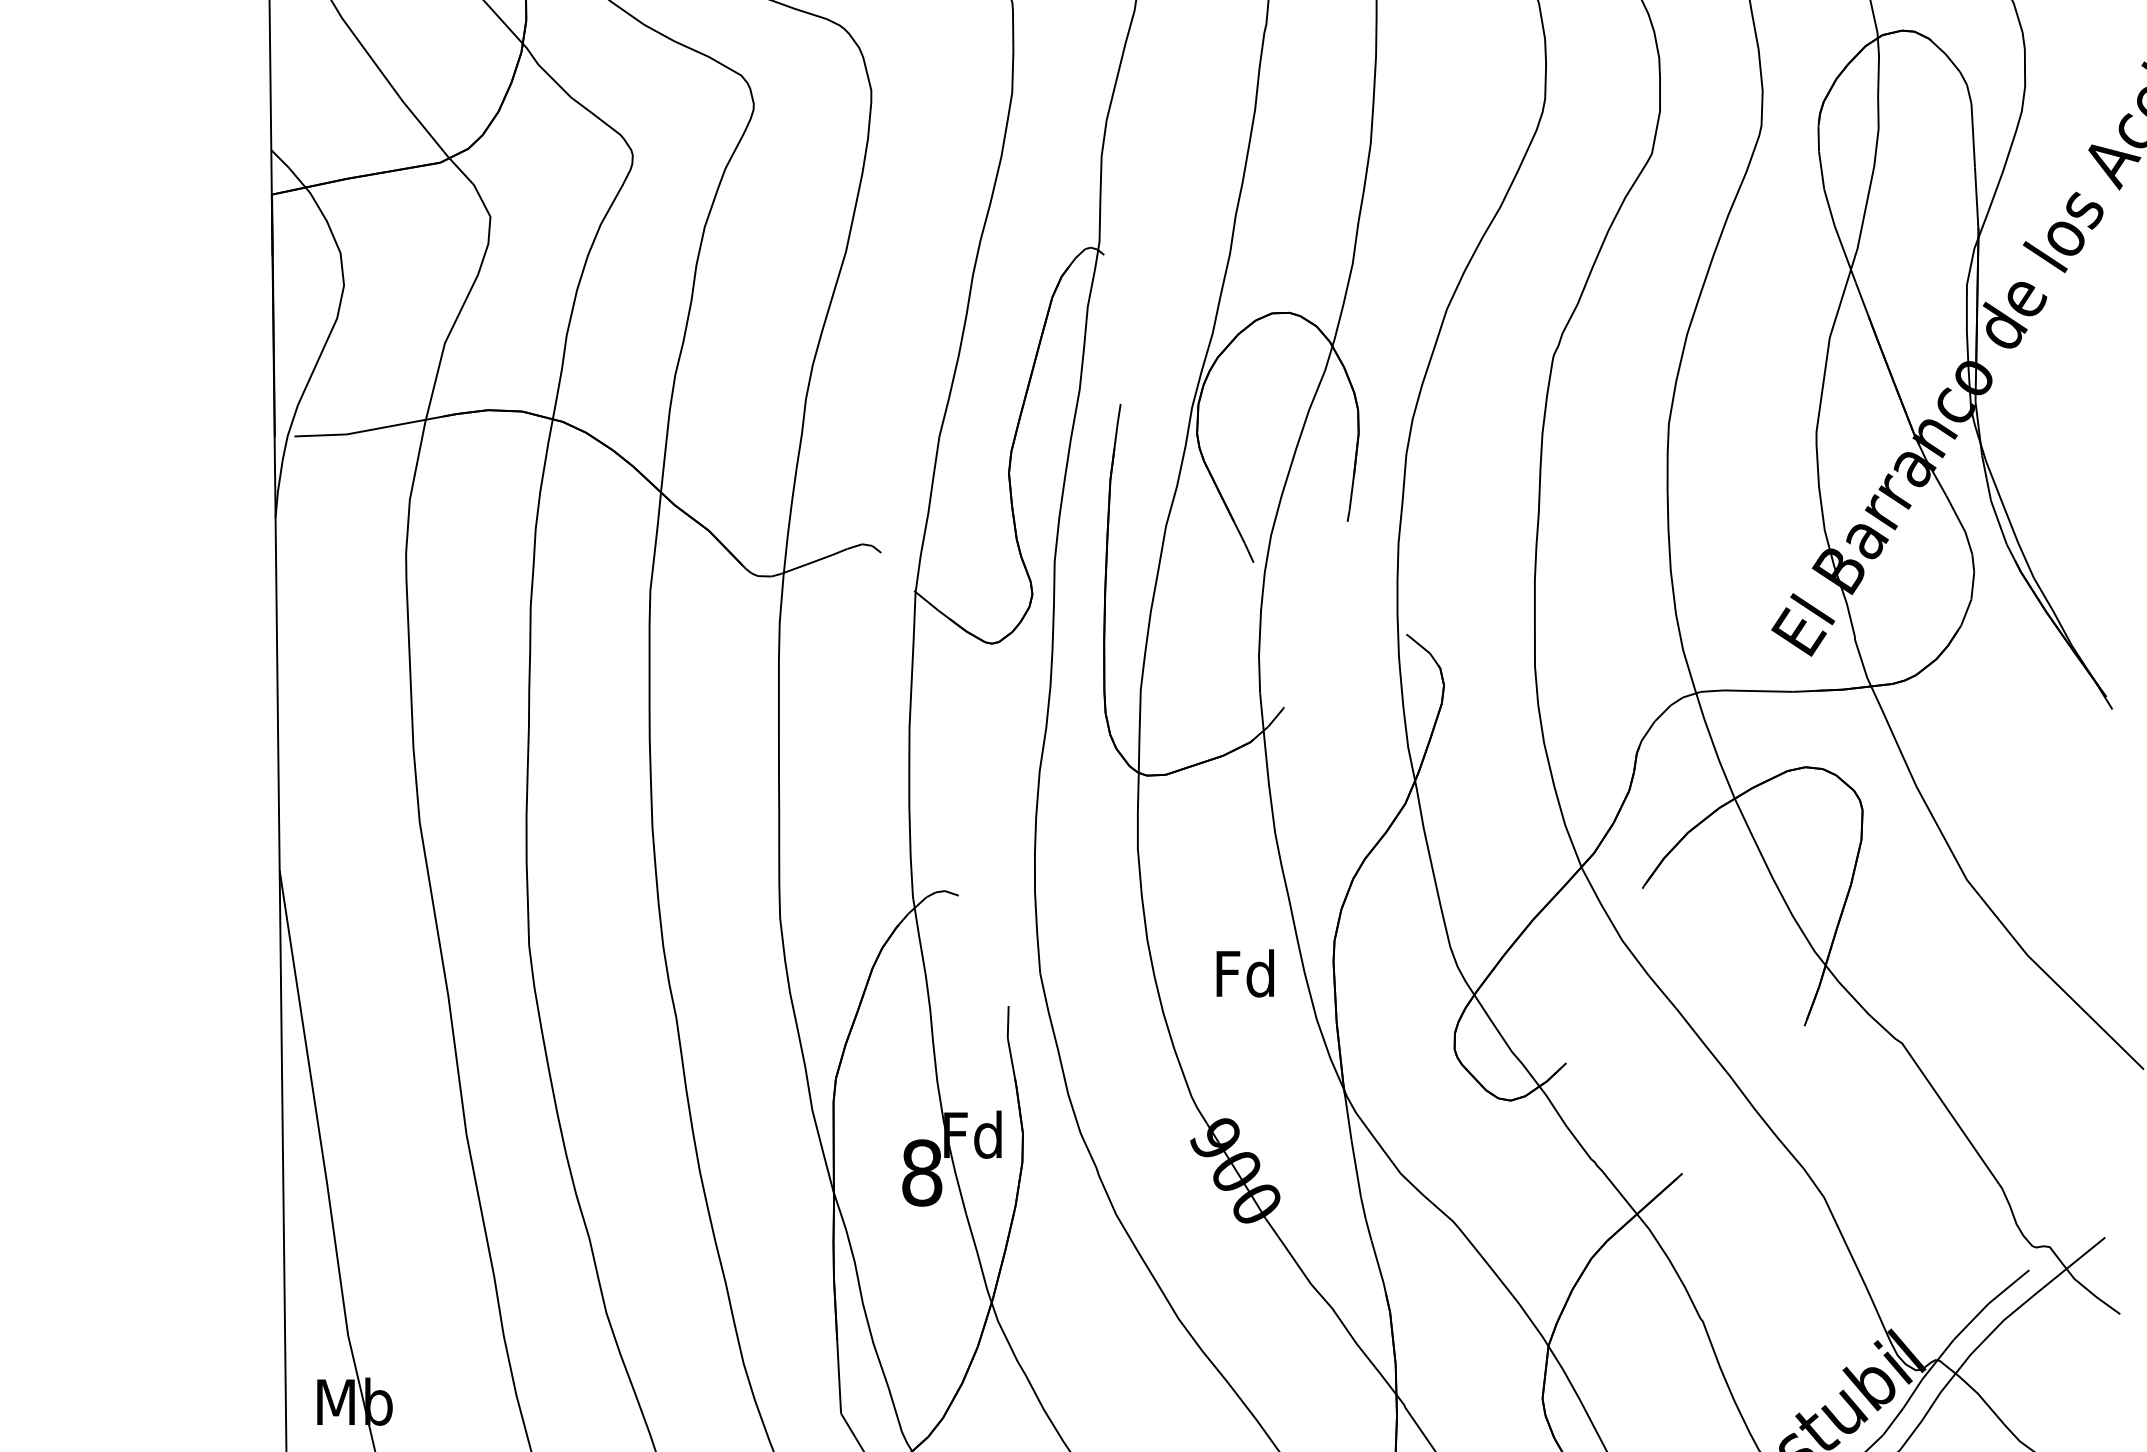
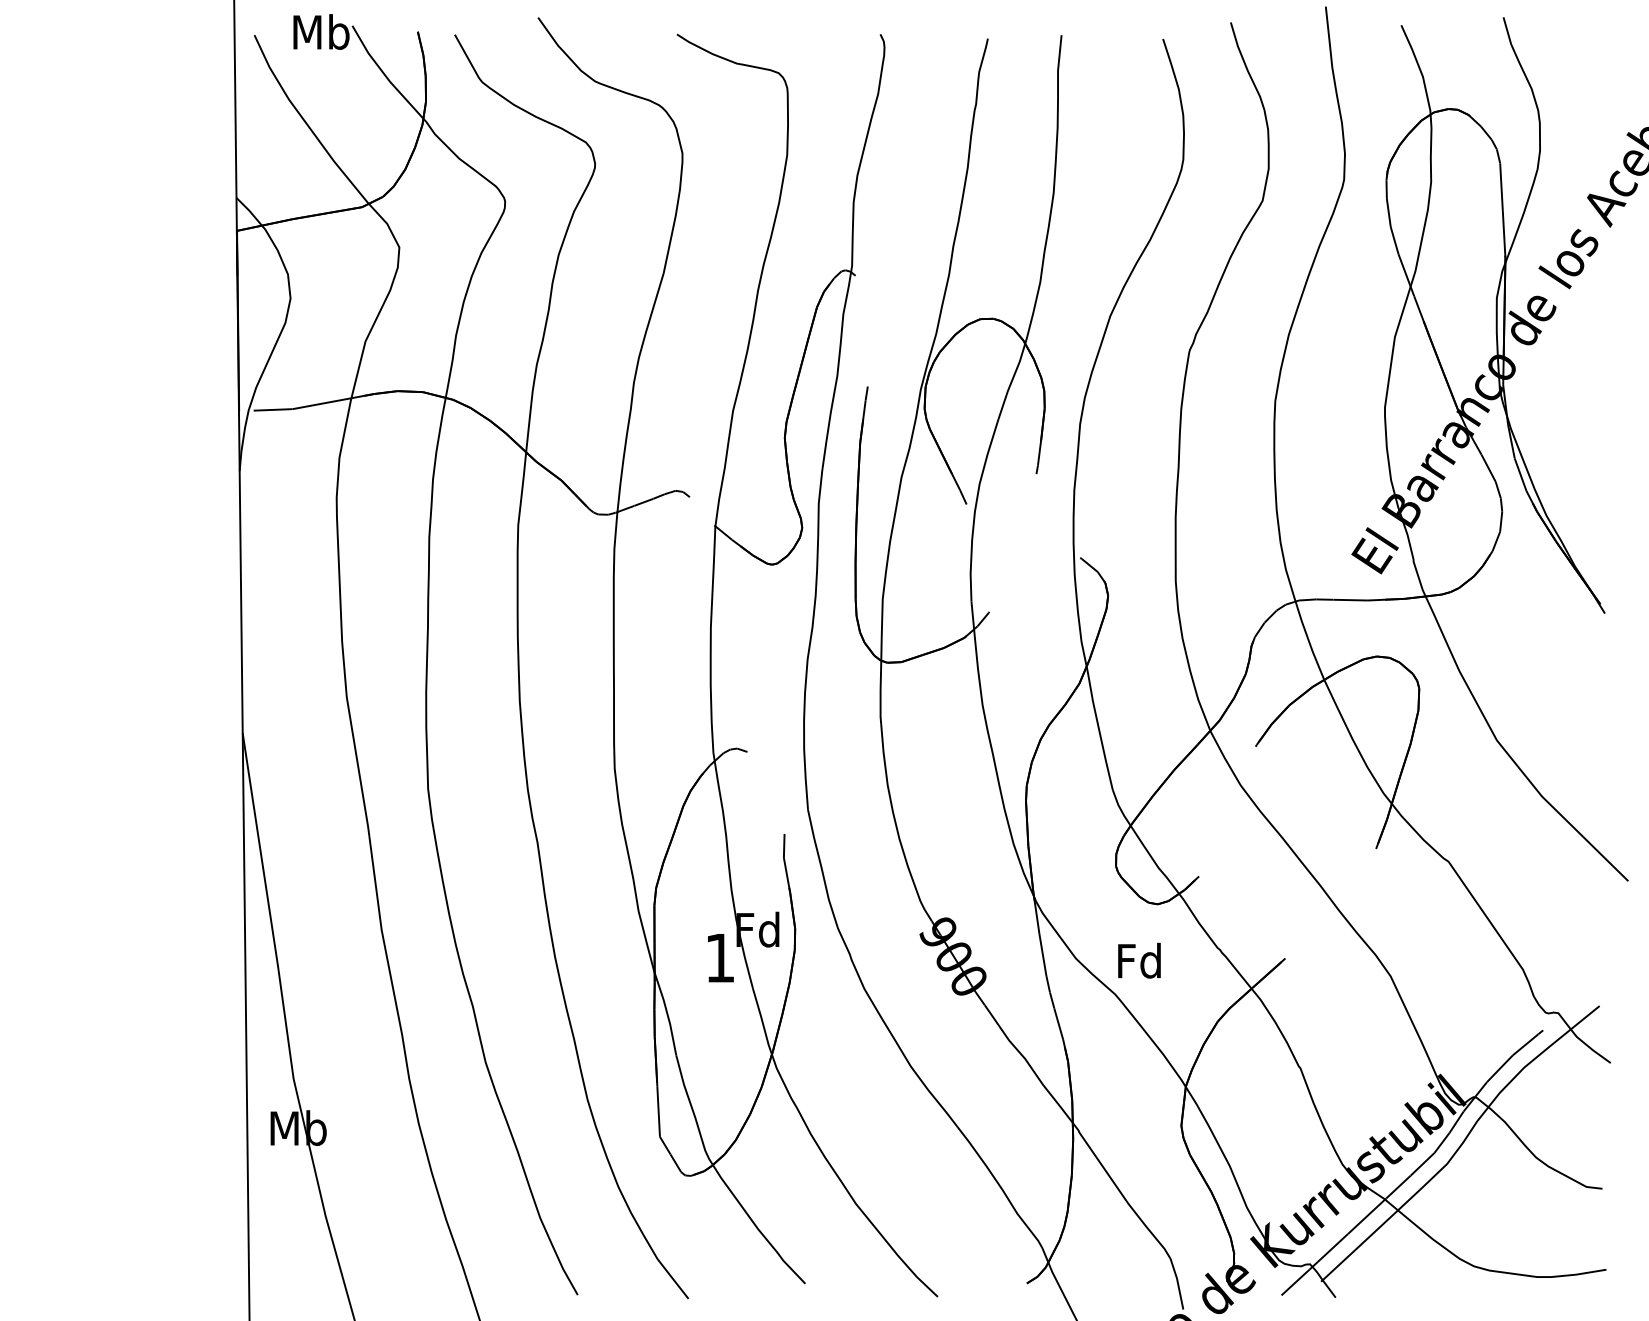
text: (1245, 973) -> (1139, 960), moved
text: (922, 1173) -> (720, 958), 8 -> 1

